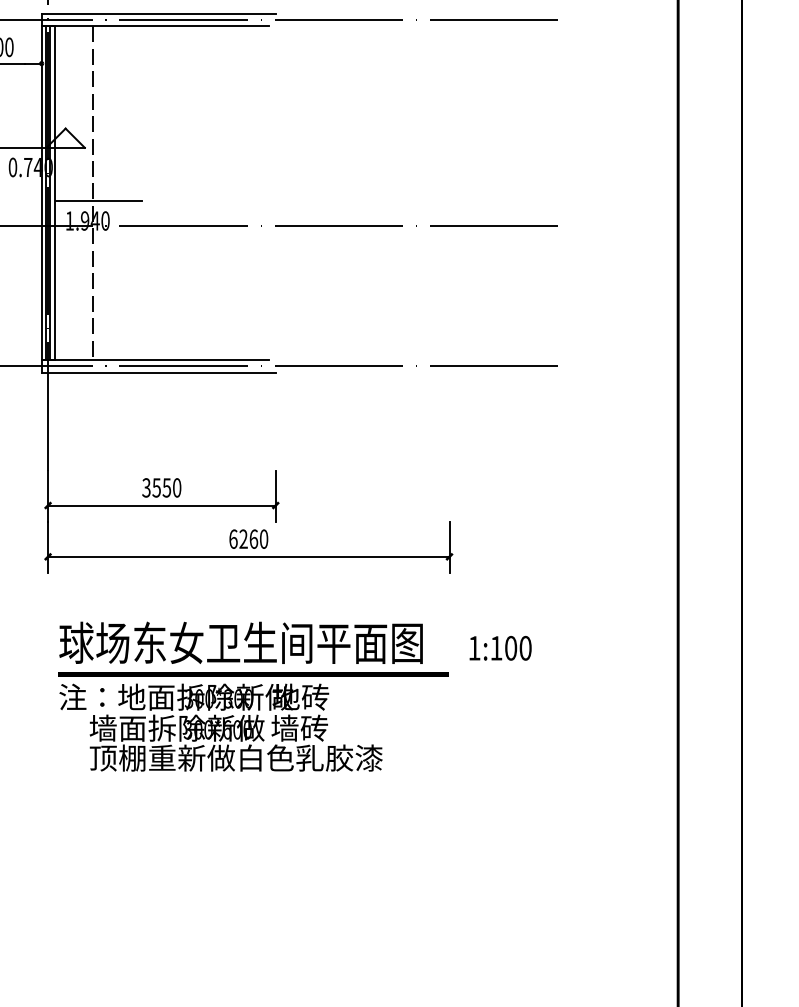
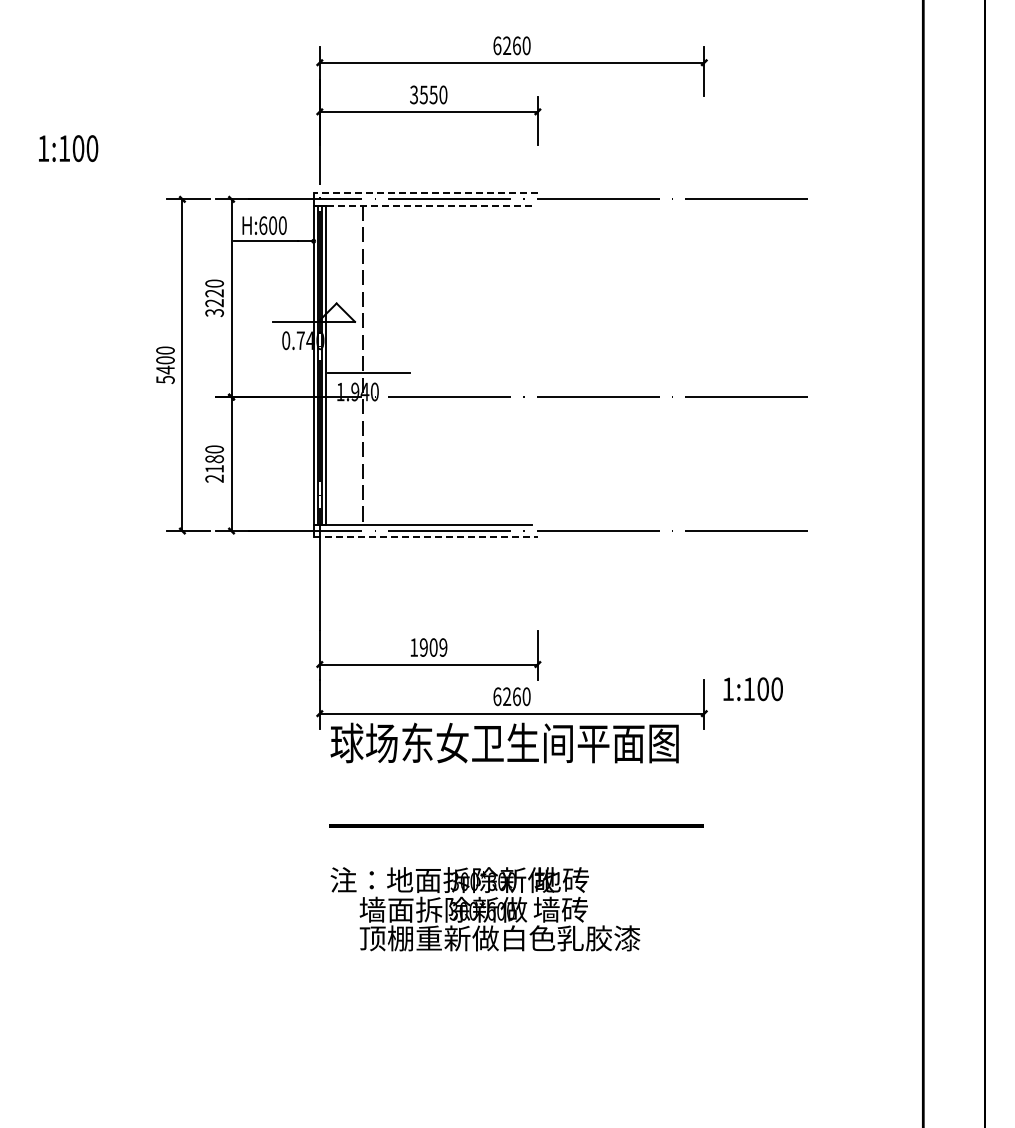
line: (158, 13) -> (425, 193), solid -> dashed
line: (161, 26) -> (428, 205), solid -> dashed
line: (159, 372) -> (426, 537), solid -> dashed
text: (161, 487) -> (428, 647), 3550 -> 1909
text: (240, 642) -> (504, 742), moved
text: (499, 648) -> (752, 689), moved
text: (221, 727) -> (485, 909), moved

